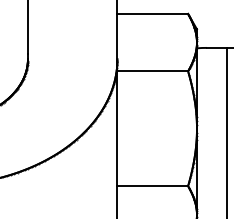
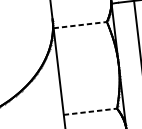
line: (153, 71) -> (80, 25), solid -> dashed
line: (153, 186) -> (91, 111), solid -> dashed

